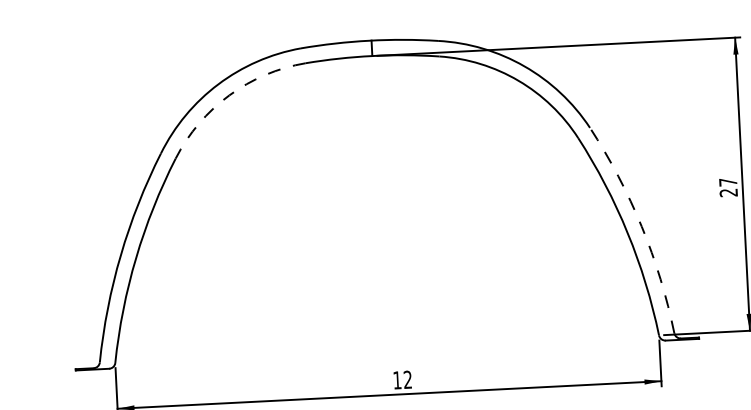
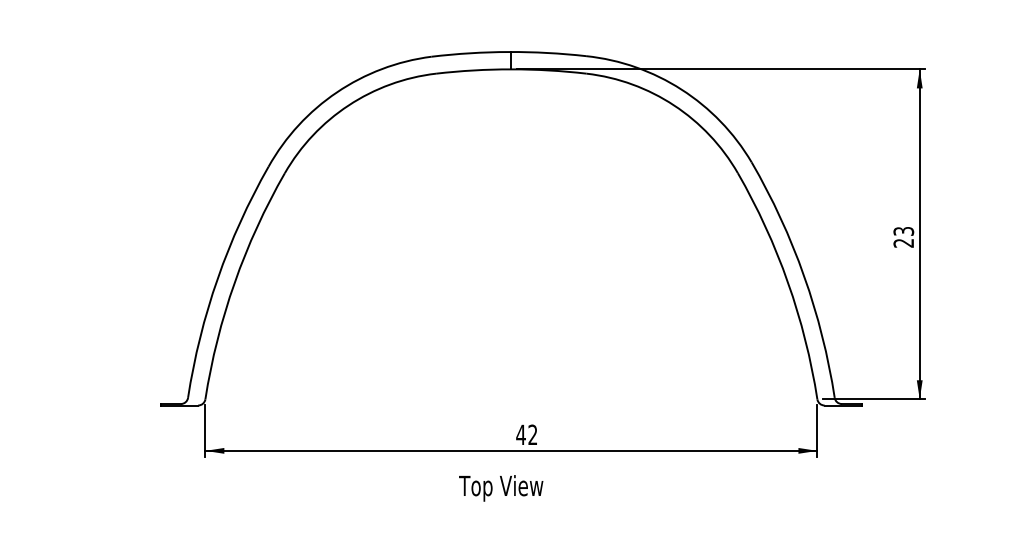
arc: (229, 95) -> (348, 105), dashed -> solid
text: (727, 182) -> (903, 231), 27 -> 23
arc: (642, 226) -> (804, 276), dashed -> solid
text: (396, 380) -> (520, 434), 12 -> 42

